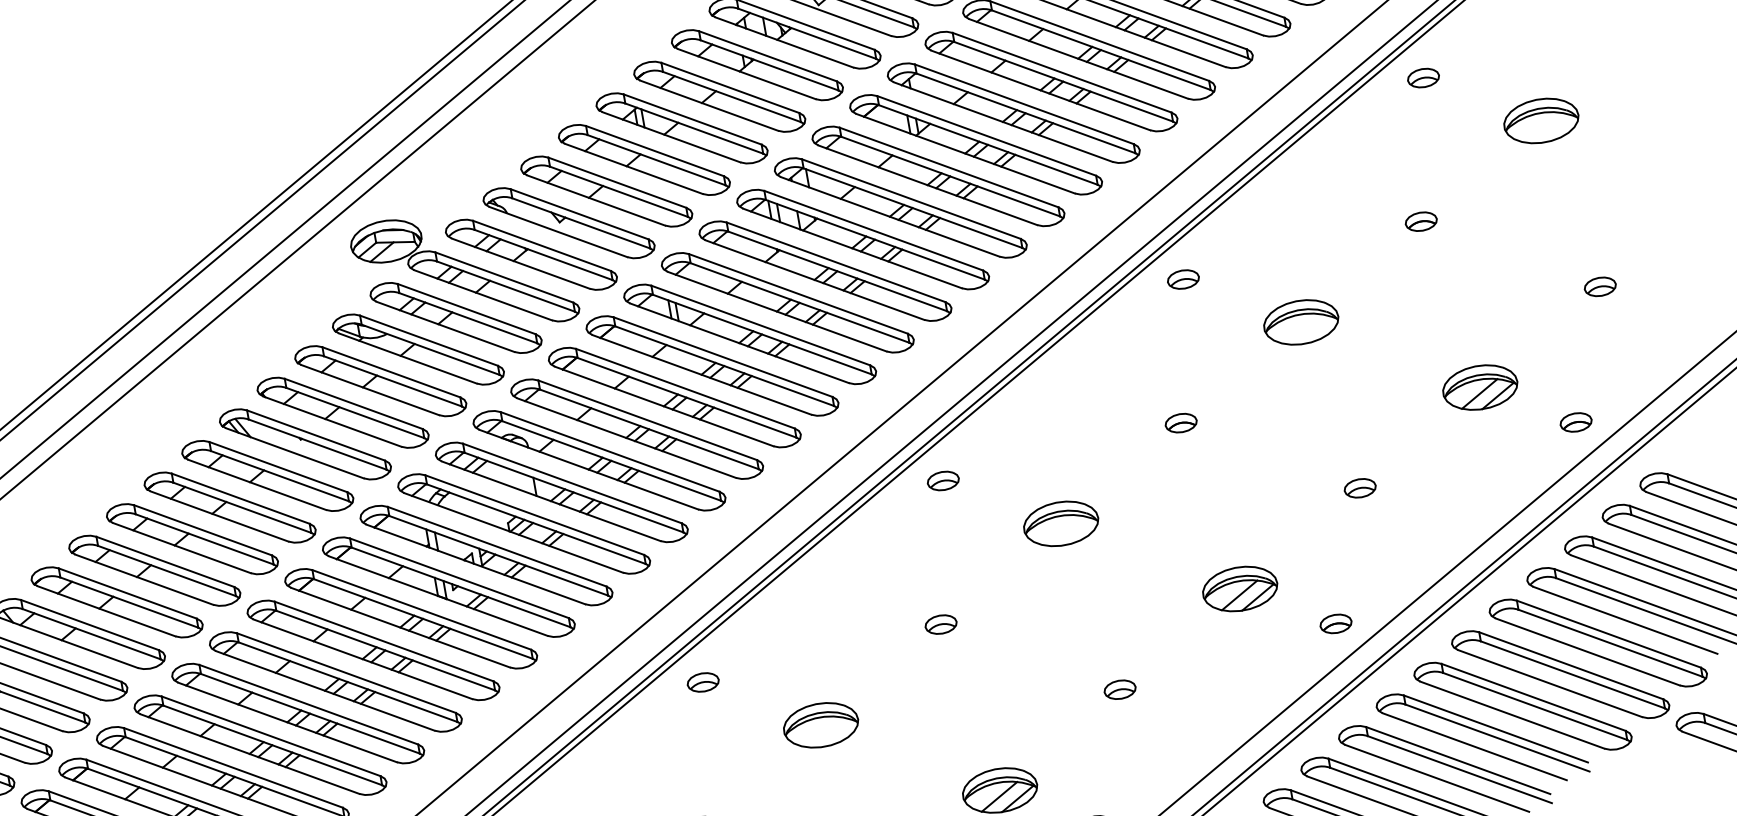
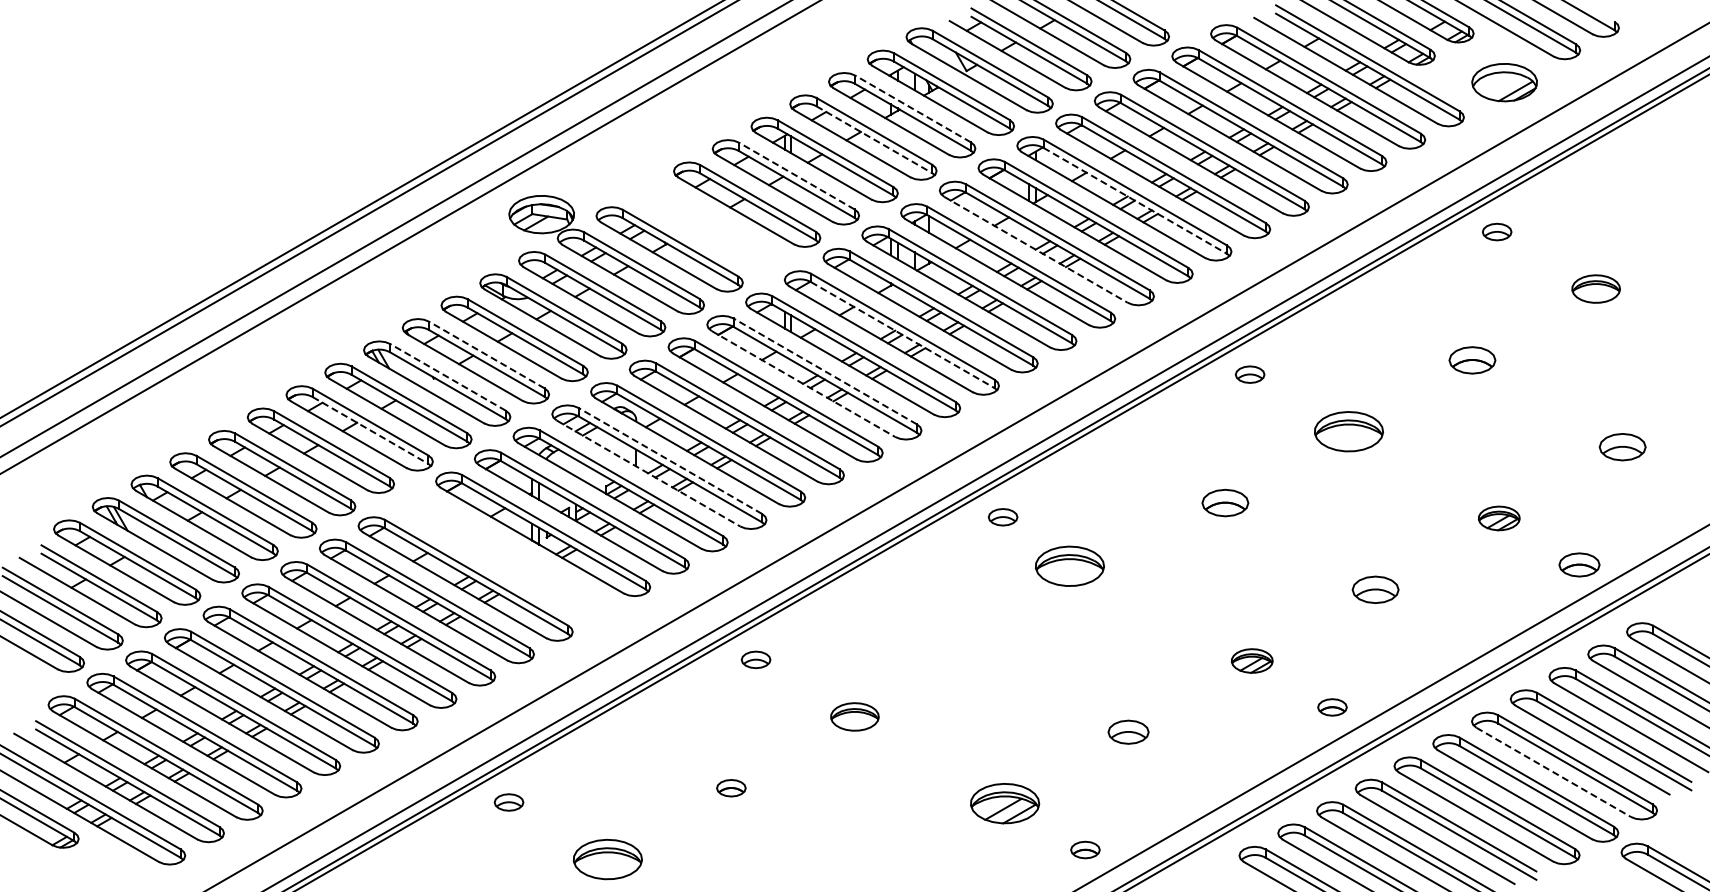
line: (768, 55) -> (913, 108), solid -> dashed
line: (732, 96) -> (874, 139), solid -> dashed
line: (1026, 112) -> (1135, 200), solid -> dashed
part: (1541, 120) -> (1596, 288), size x0.7
line: (654, 151) -> (796, 176), solid -> dashed
line: (927, 185) -> (1035, 249), solid -> dashed
part: (1421, 221) -> (1472, 360), size x1.6
part: (569, 222) -> (708, 226), removed
part: (1600, 286) -> (1622, 446), size x1.6
line: (799, 303) -> (902, 335), solid -> dashed
line: (723, 357) -> (825, 371), solid -> dashed
line: (702, 375) -> (803, 384), solid -> dashed
part: (1480, 387) -> (1499, 518), size x0.6
line: (353, 404) -> (486, 355), solid -> dashed
part: (1181, 422) -> (1225, 502), size x1.6
part: (1576, 422) -> (1579, 564), size x1.4
line: (316, 435) -> (448, 377), solid -> dashed
line: (572, 483) -> (670, 460), solid -> dashed
part: (1360, 488) -> (1375, 589), size x1.6
line: (551, 501) -> (648, 473), solid -> dashed
line: (242, 507) -> (370, 430), solid -> dashed
part: (1060, 523) -> (1069, 565), moved
part: (1240, 588) -> (1252, 660), size x0.6
part: (411, 618) -> (504, 556), removed
part: (941, 624) -> (978, 645), removed
line: (1588, 651) -> (1554, 772), solid -> dashed
part: (1120, 689) -> (1128, 732), size x1.4
part: (820, 724) -> (854, 716), size x0.7

